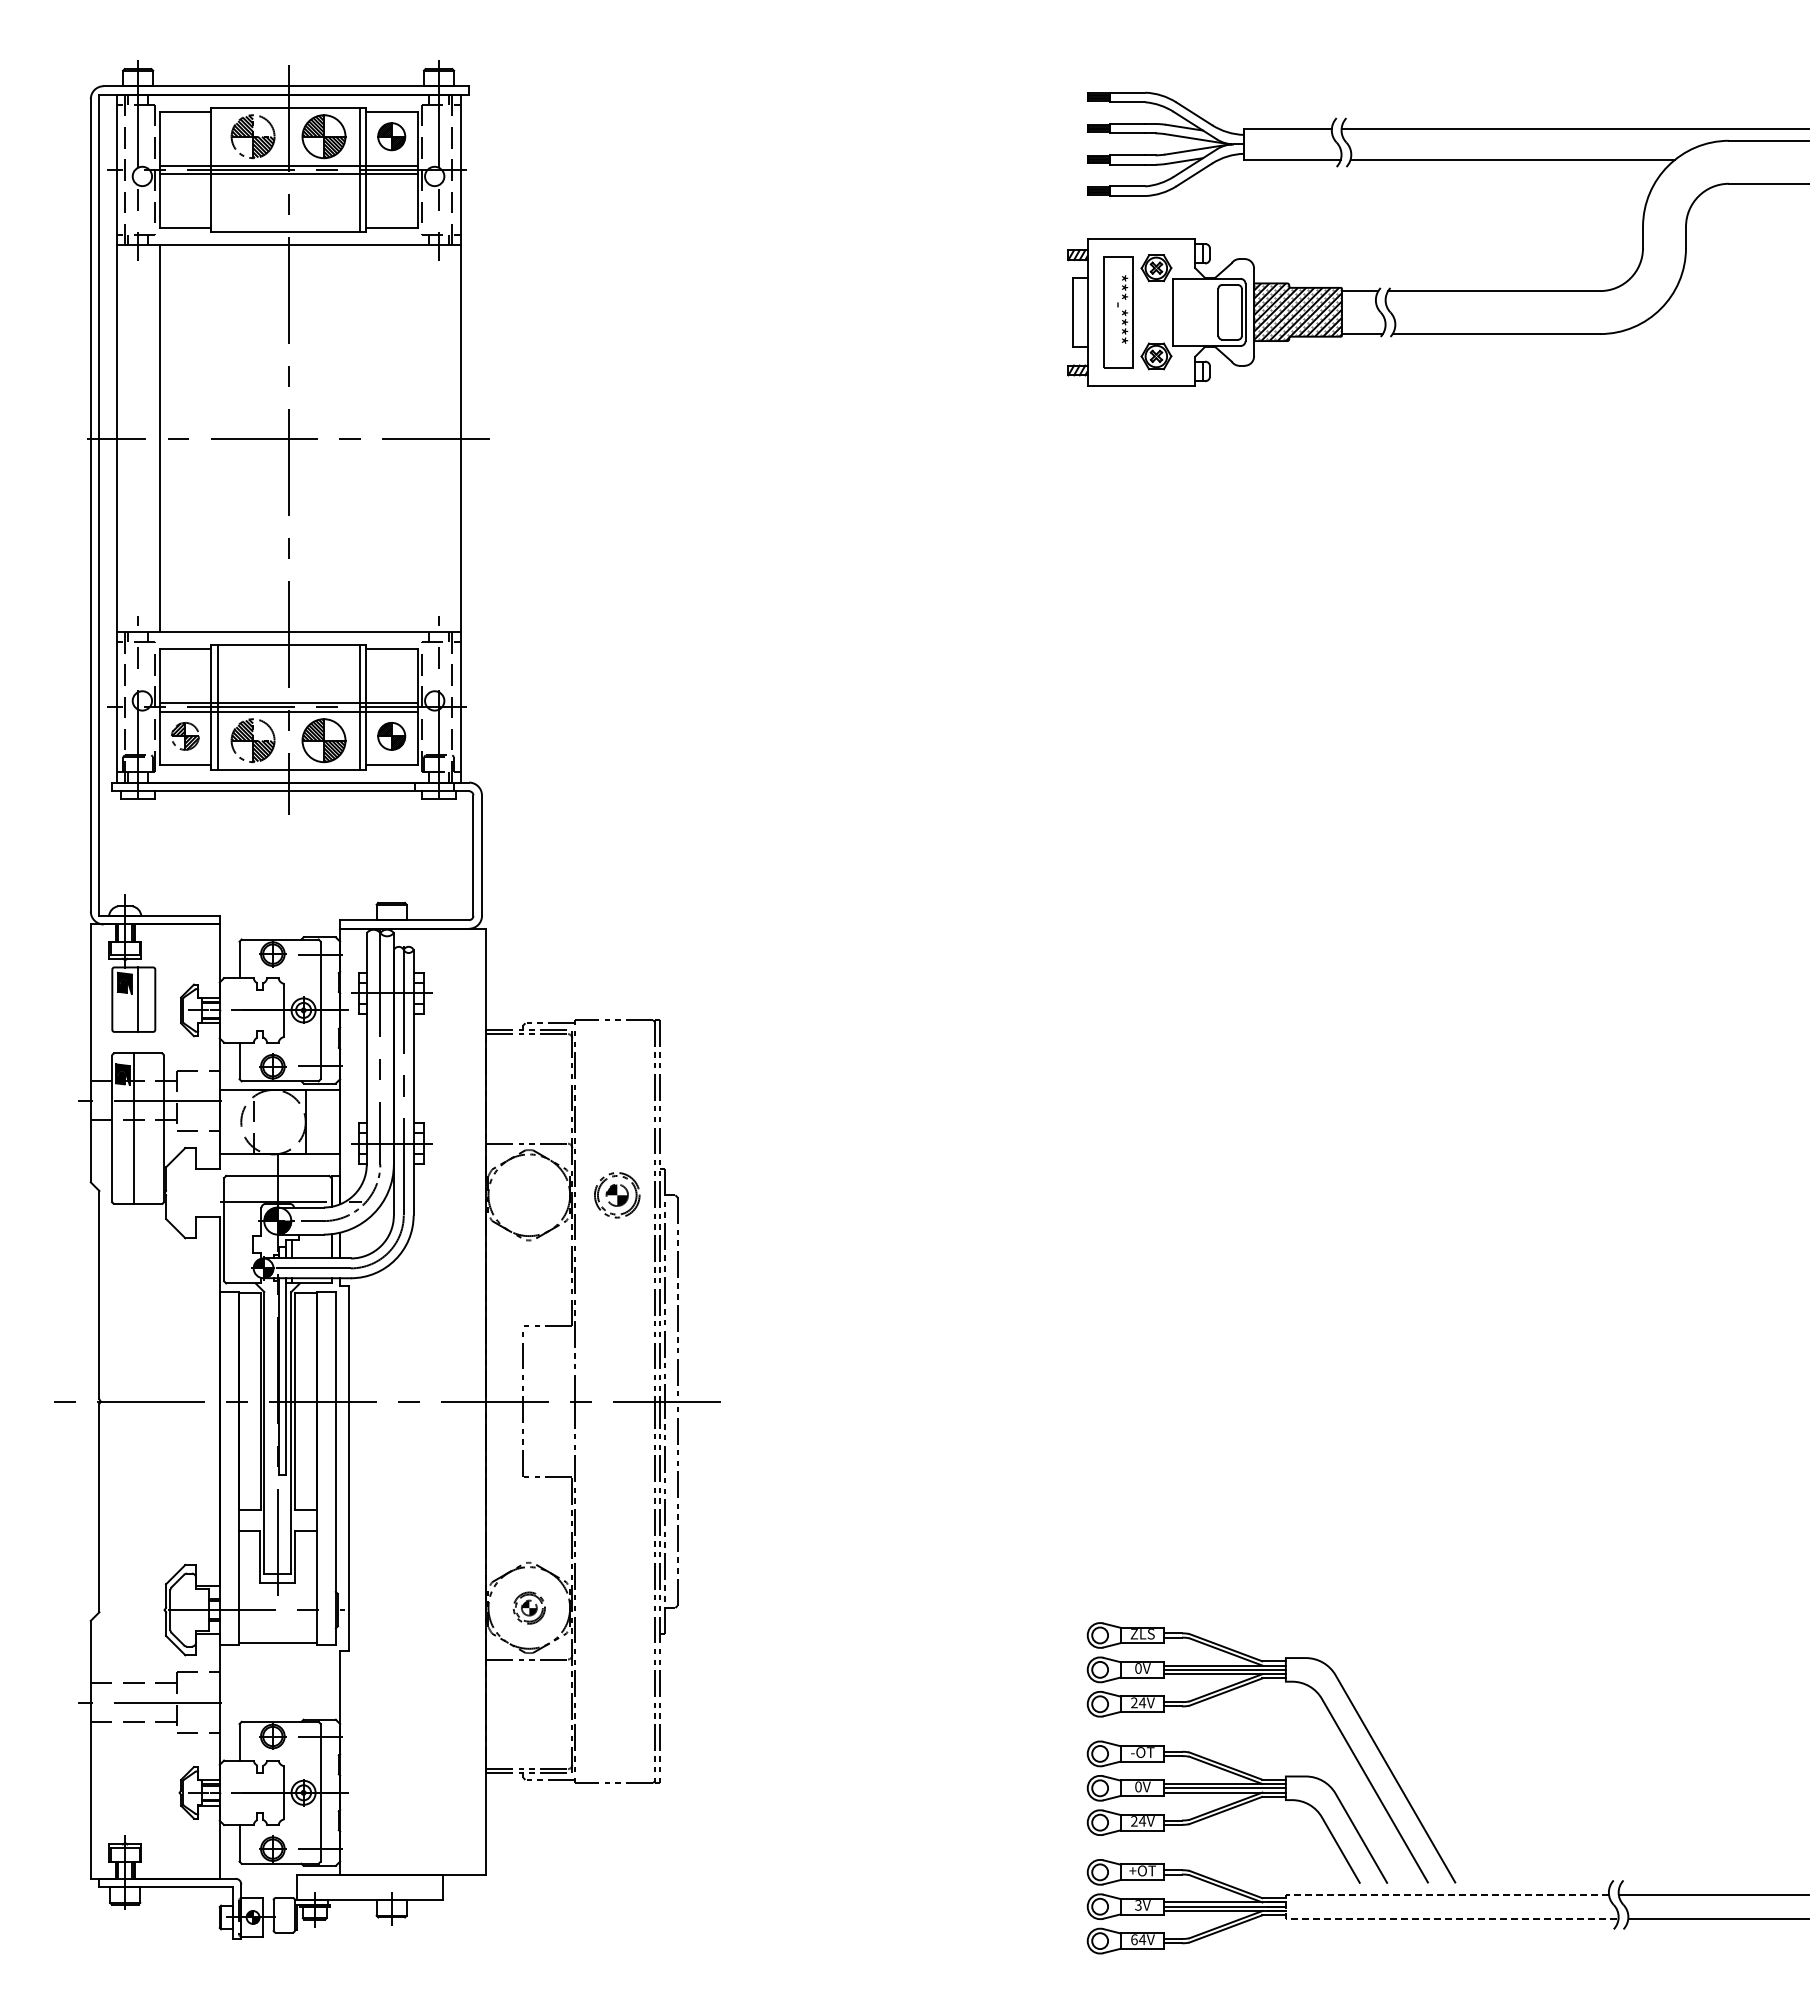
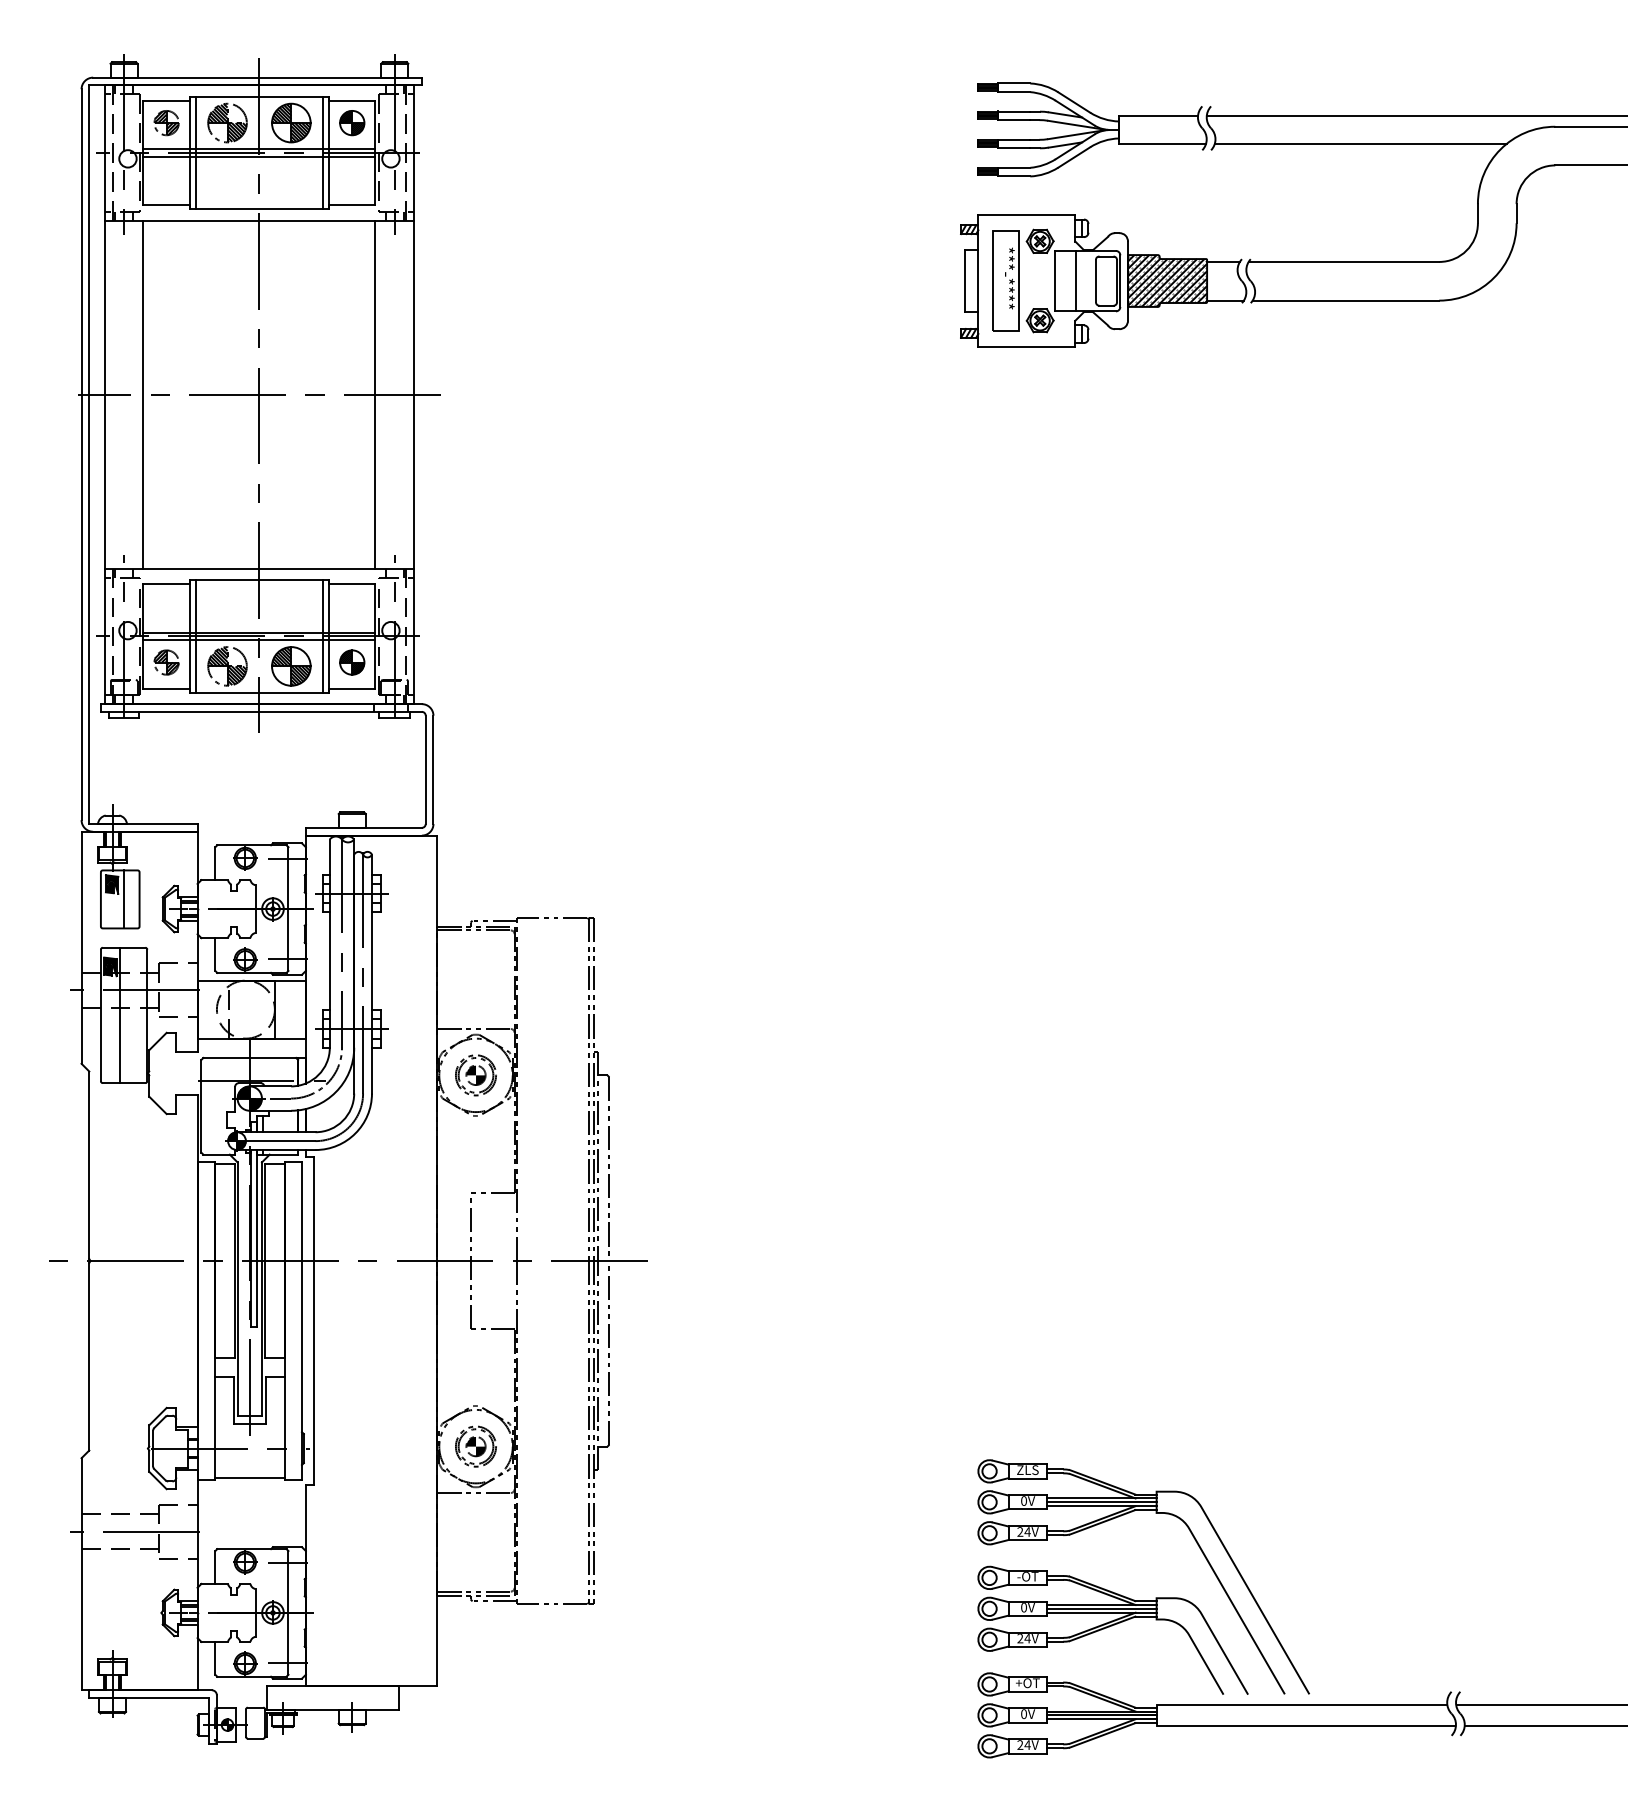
part: (185, 136) -> (166, 122), added
line: (217, 169) -> (195, 152), added
line: (1195, 312) -> (1075, 281), added
line: (417, 438) -> (375, 394), added
part: (617, 1195) -> (476, 1075), moved
part: (529, 1608) -> (476, 1447), size x1.43
text: (1138, 1905) -> (1024, 1714), 3V -> 0V
line: (1285, 1911) -> (1156, 1719), dashed -> solid
text: (1134, 1939) -> (1020, 1744), 64V -> 24V

